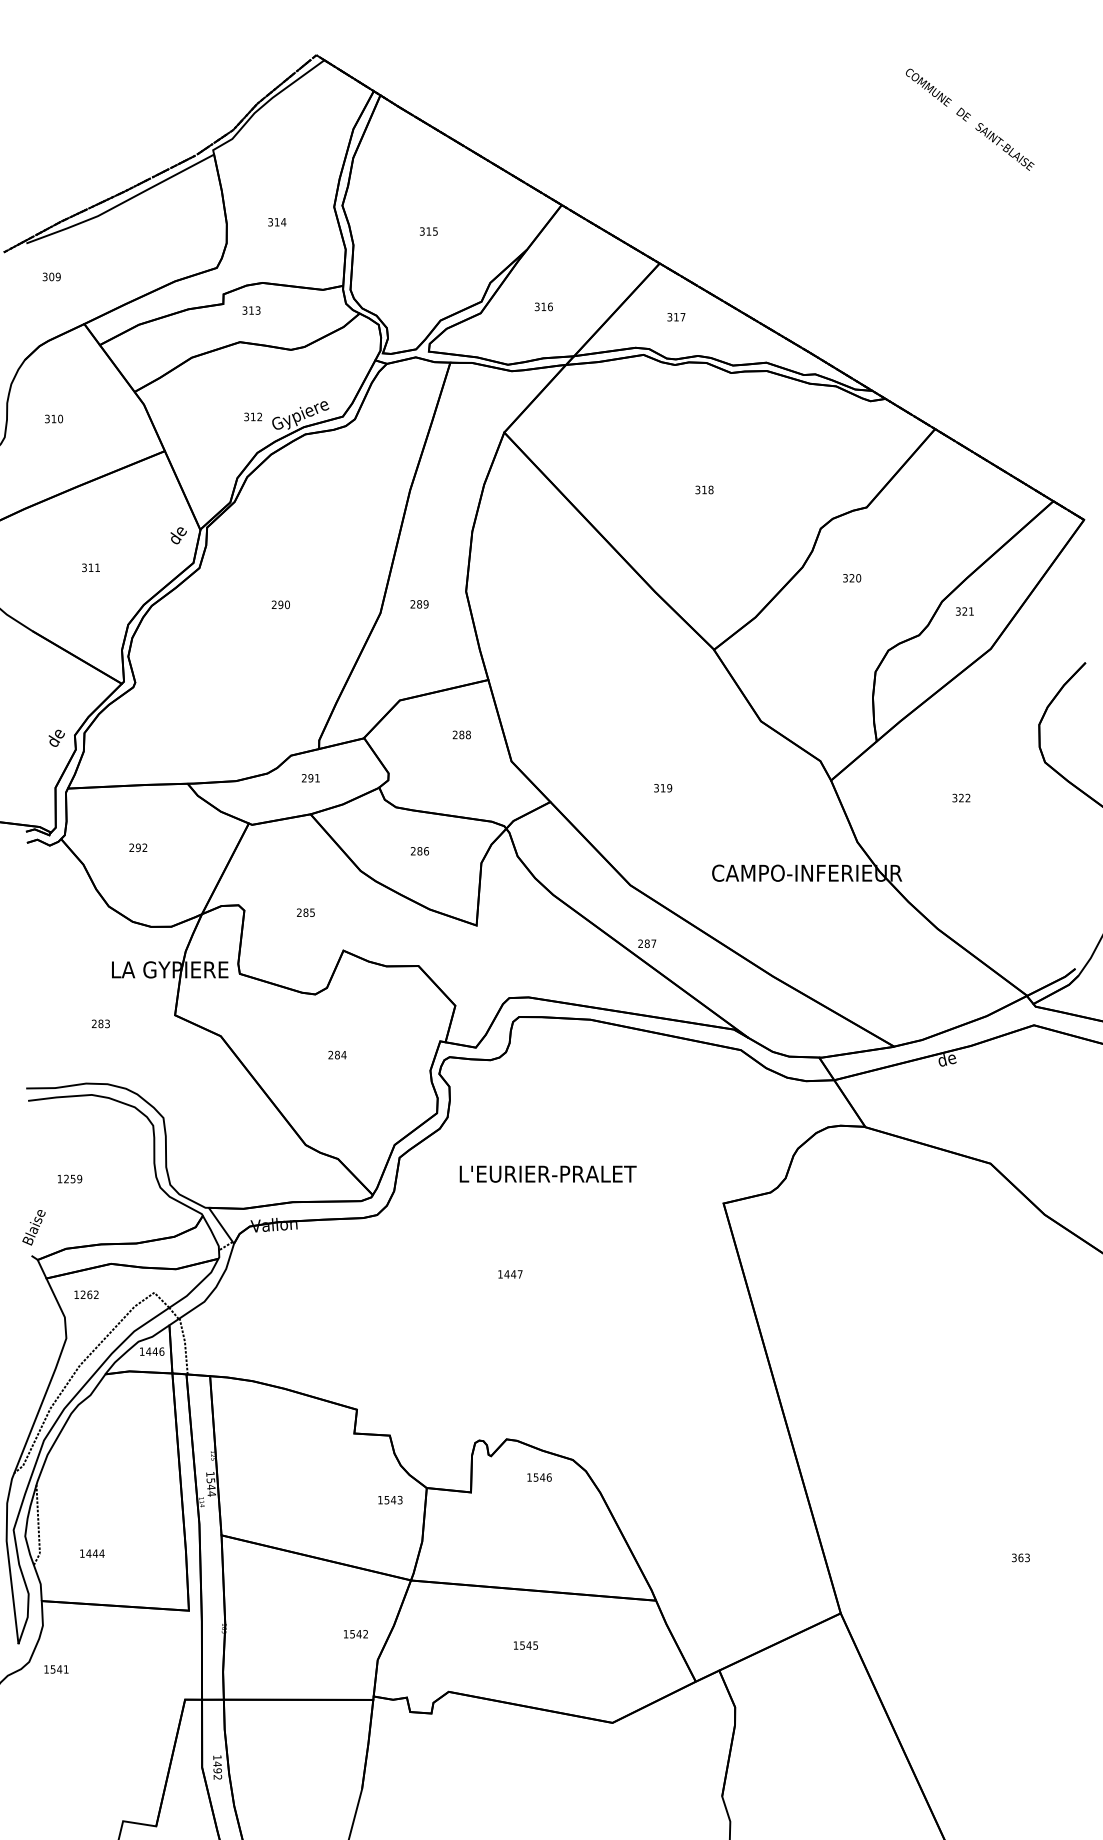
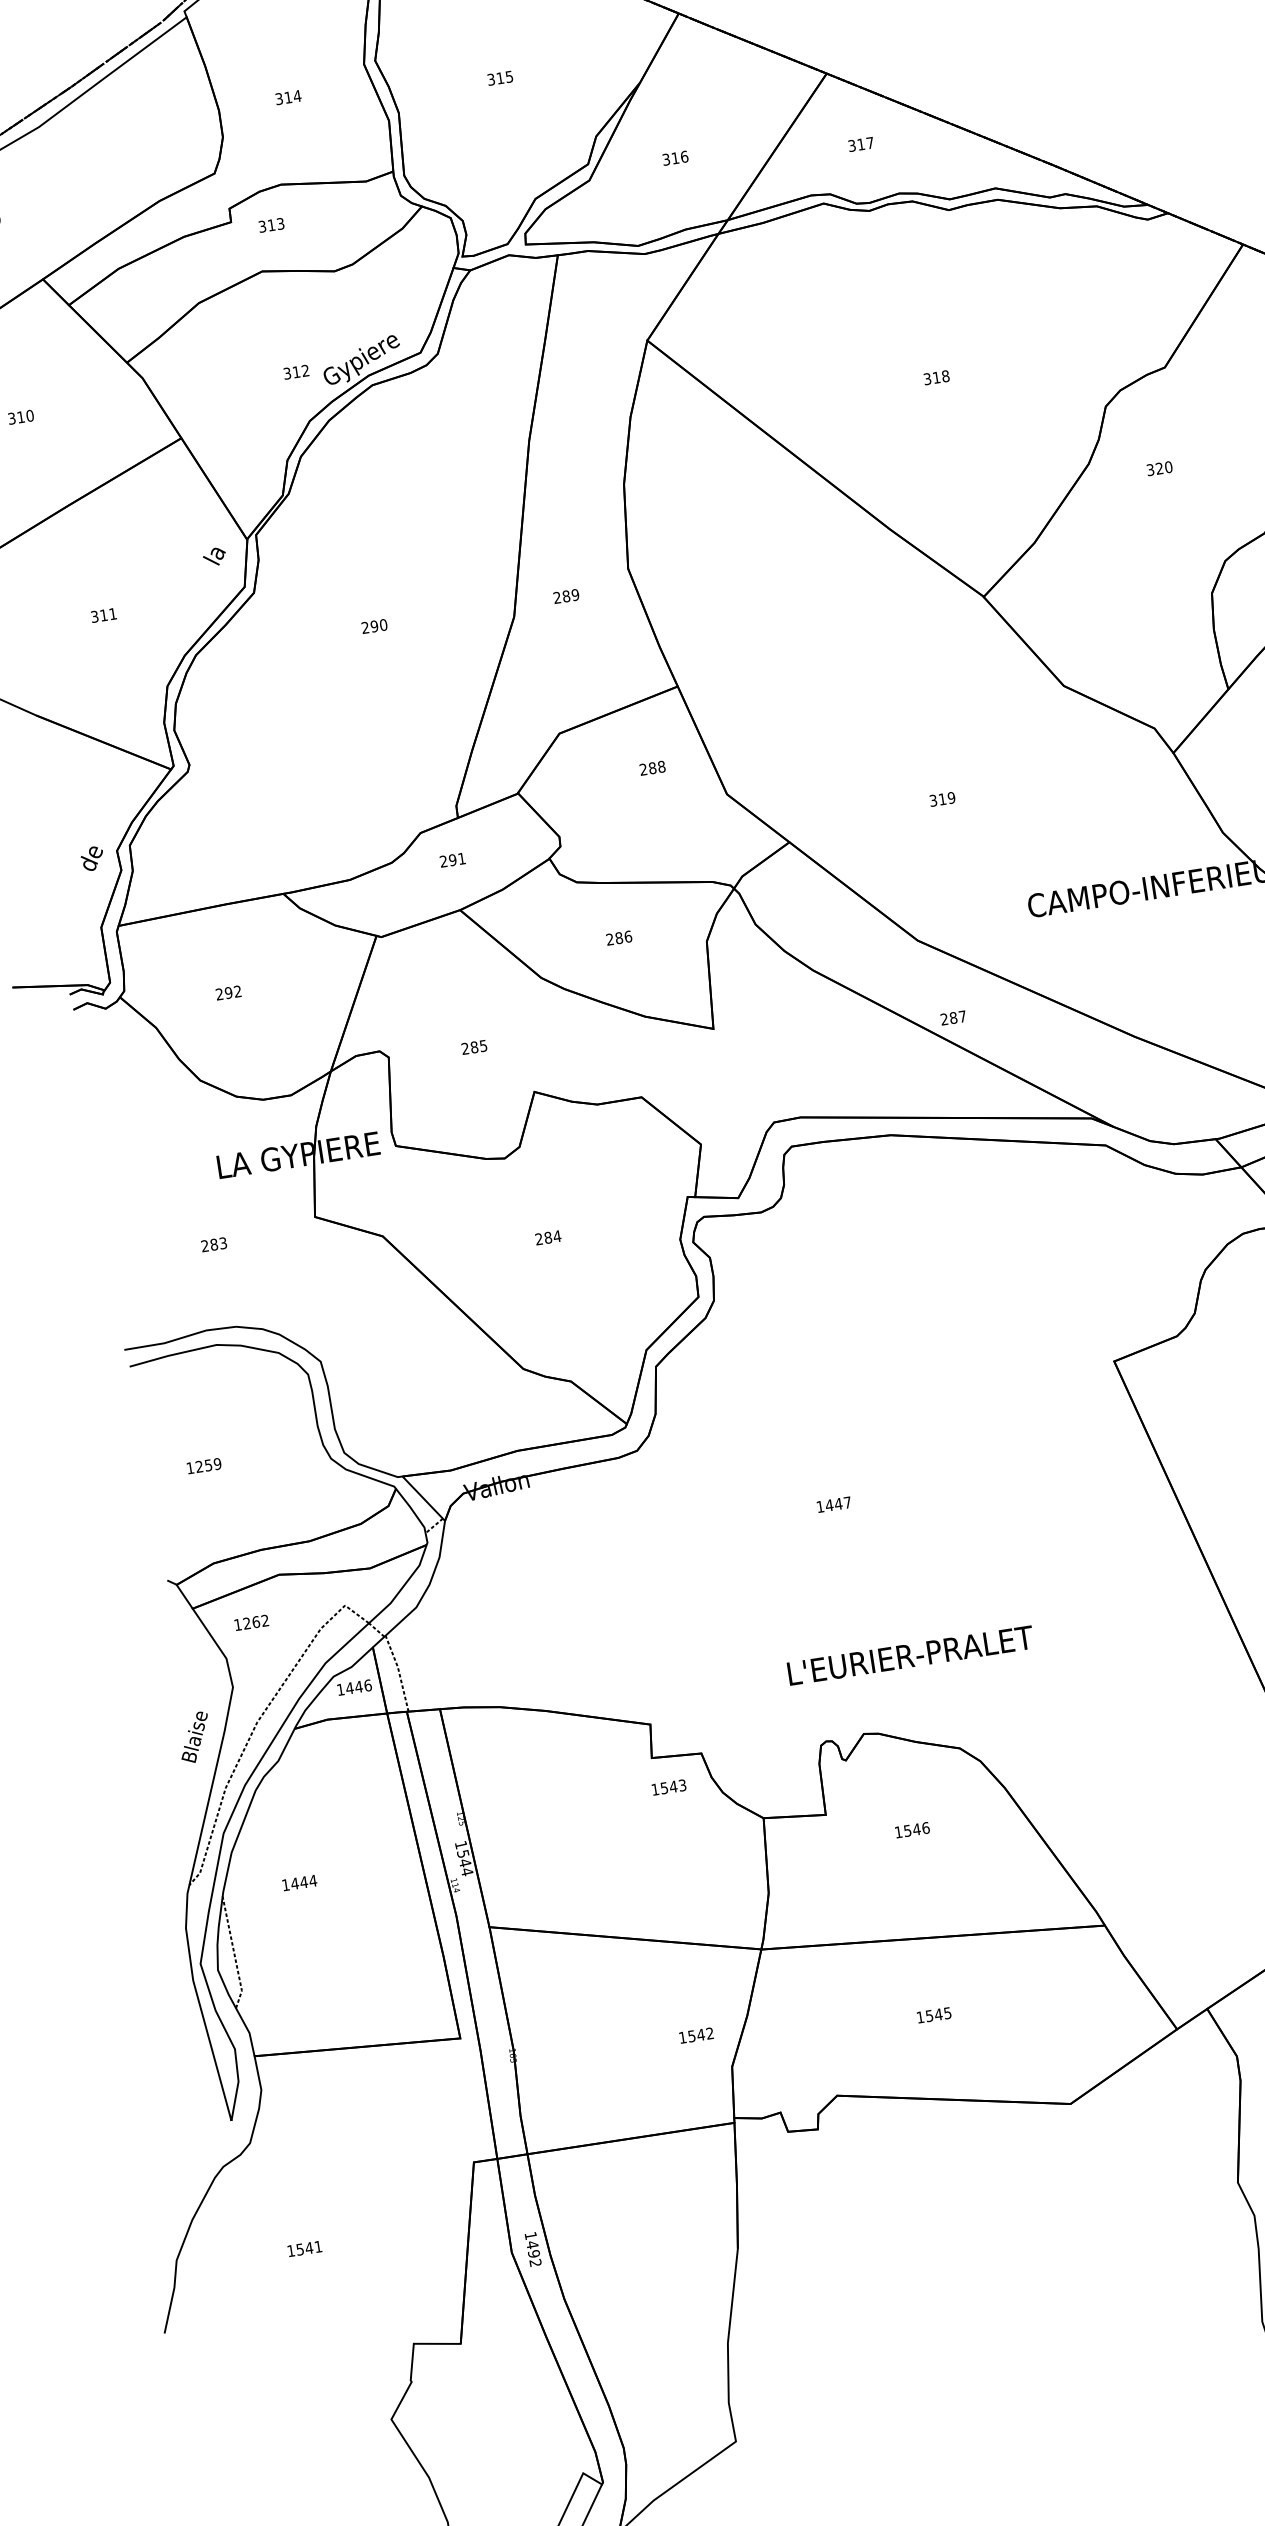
text: (176, 535) -> (215, 552), de -> la
text: (547, 1173) -> (909, 1654), moved
text: (33, 1227) -> (194, 1737), moved
text: (539, 1477) -> (912, 1830), moved
text: (390, 1499) -> (669, 1786), moved
text: (92, 1553) -> (299, 1882), moved
text: (56, 1669) -> (304, 2248), moved

